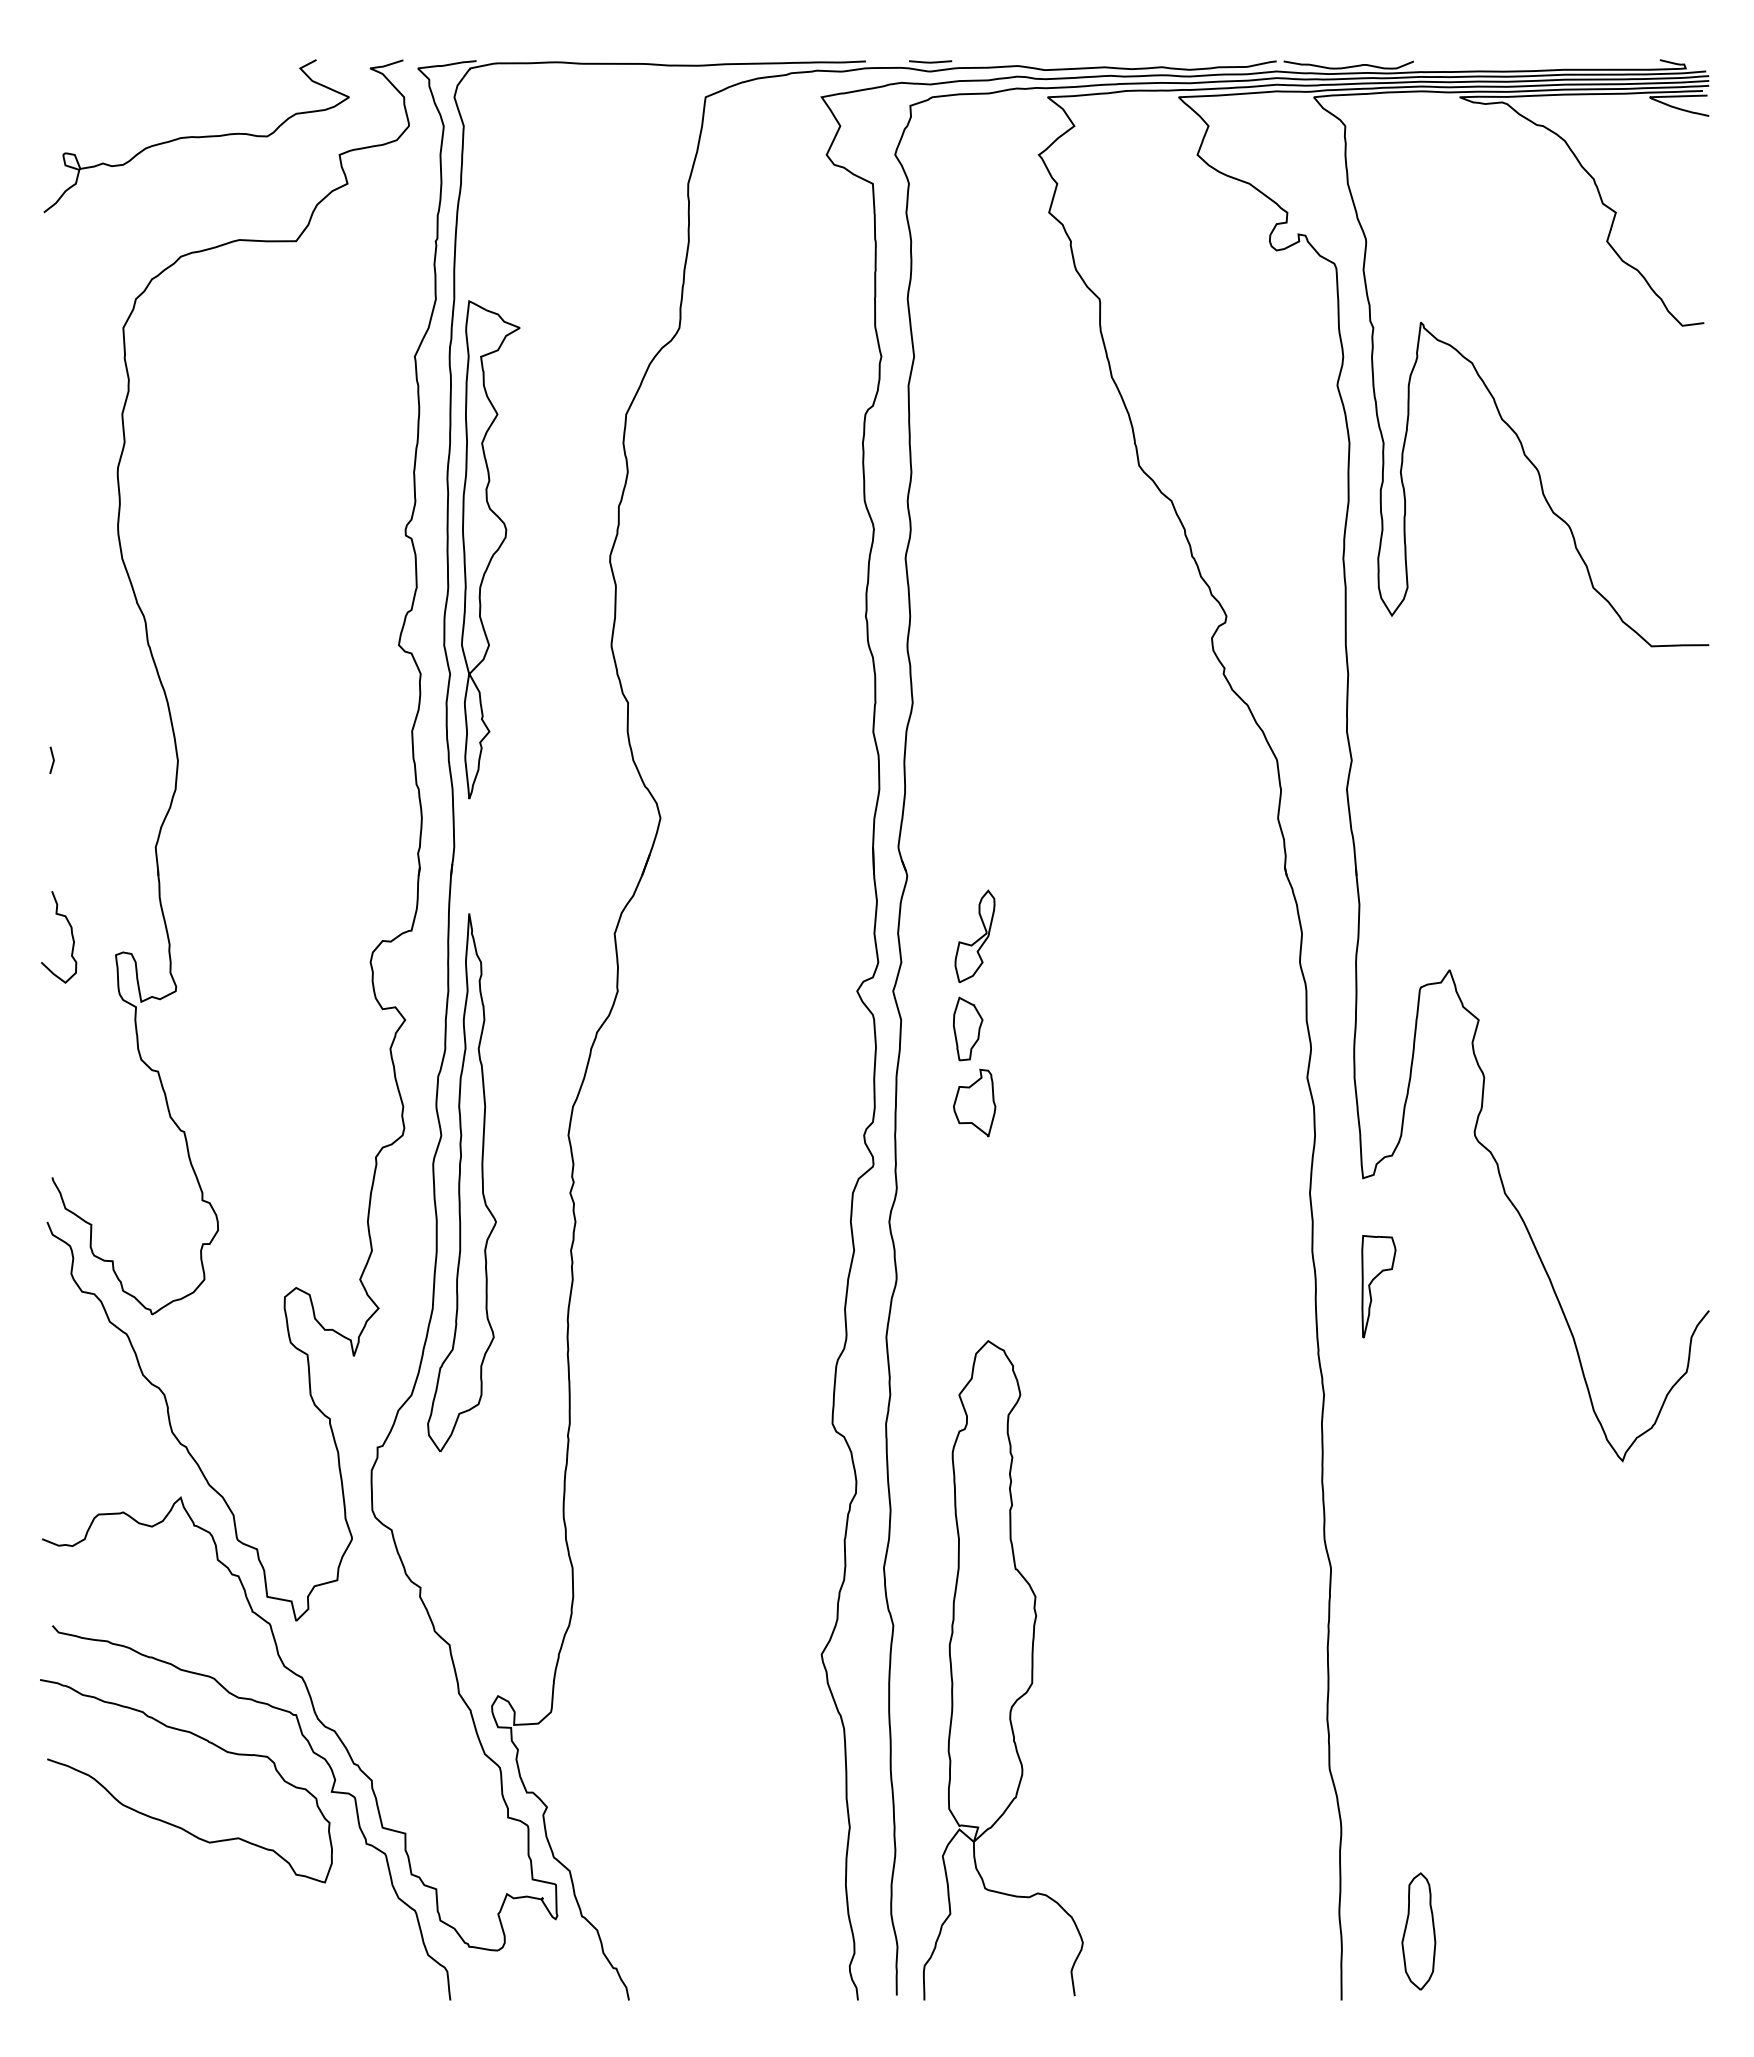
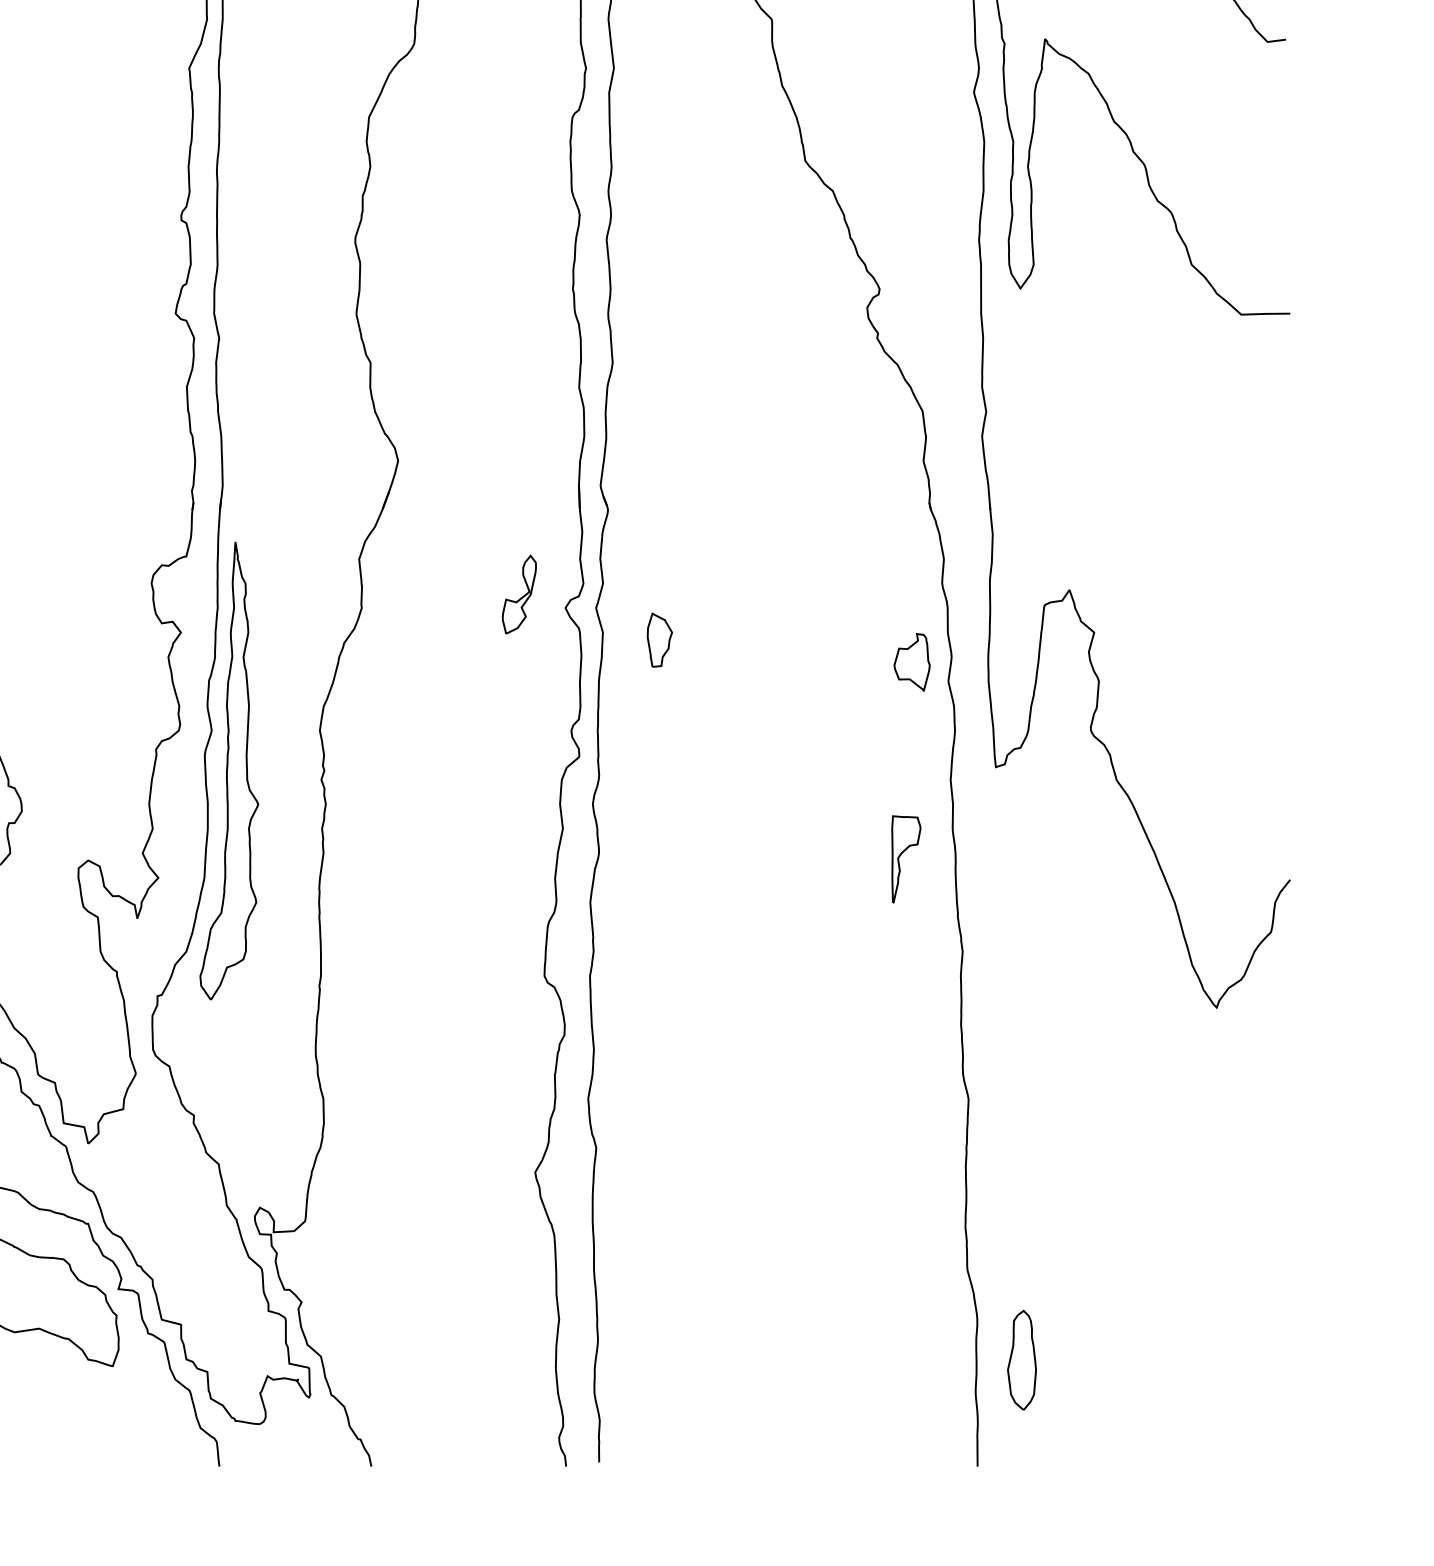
part: (490, 549) -> (253, 232), removed
part: (974, 935) -> (518, 593), moved
part: (974, 1102) -> (911, 661), moved
part: (1372, 1282) -> (900, 855), moved
part: (1003, 1670) -> (689, 1185), removed
part: (1418, 1931) -> (1021, 1360), moved

